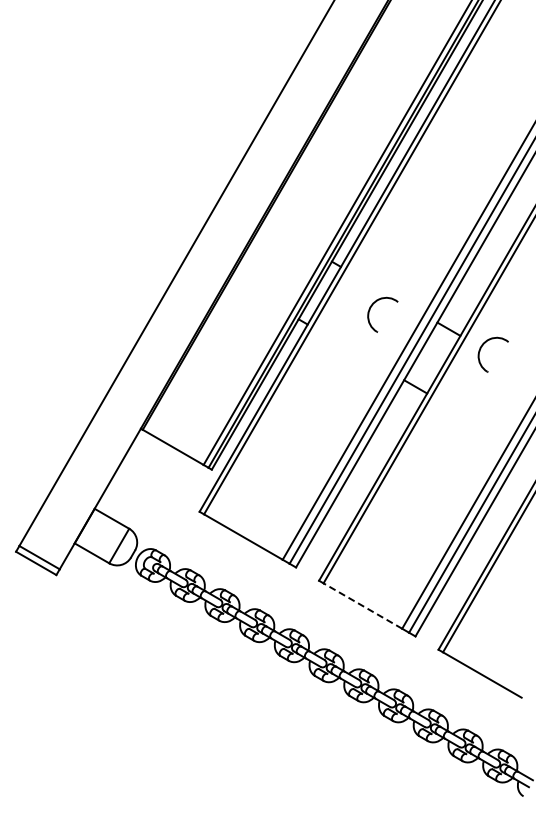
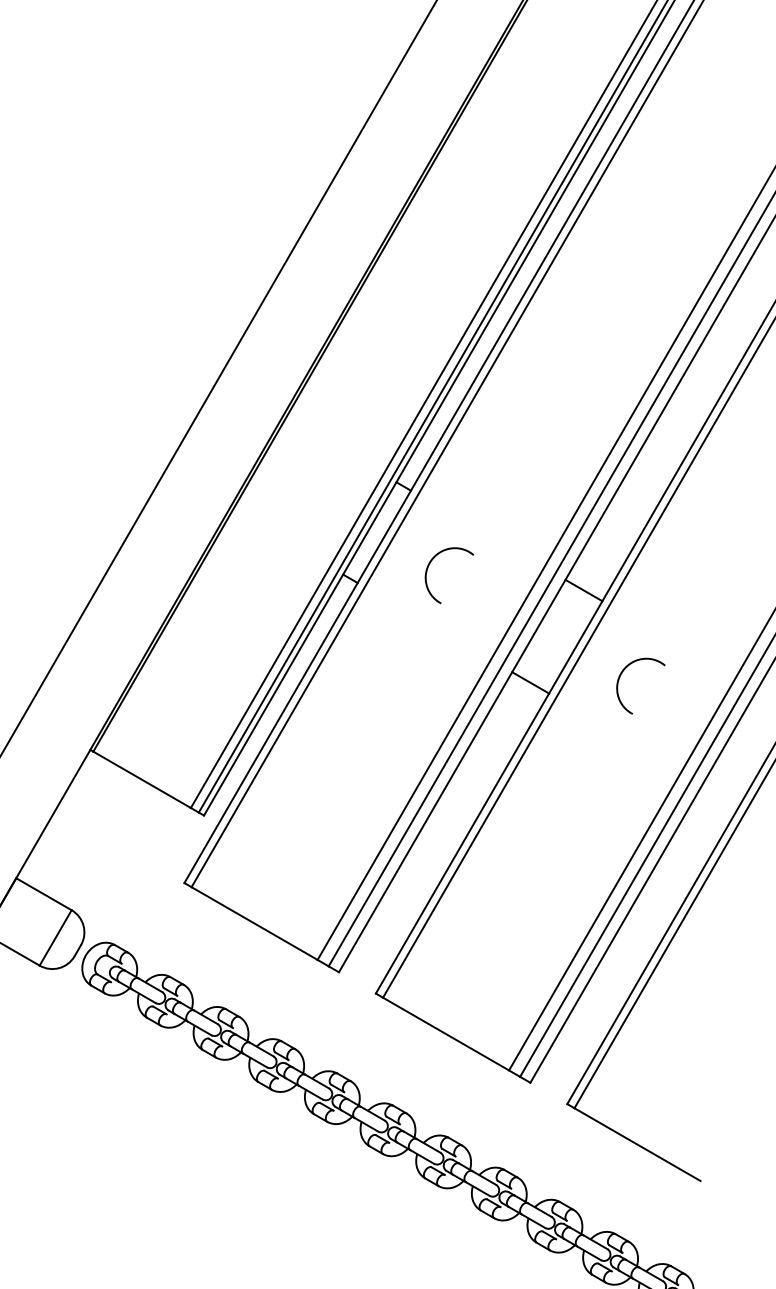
part: (370, 310) -> (429, 568), moved
part: (480, 351) -> (620, 680), moved
line: (362, 605) -> (445, 1033), dashed -> solid

